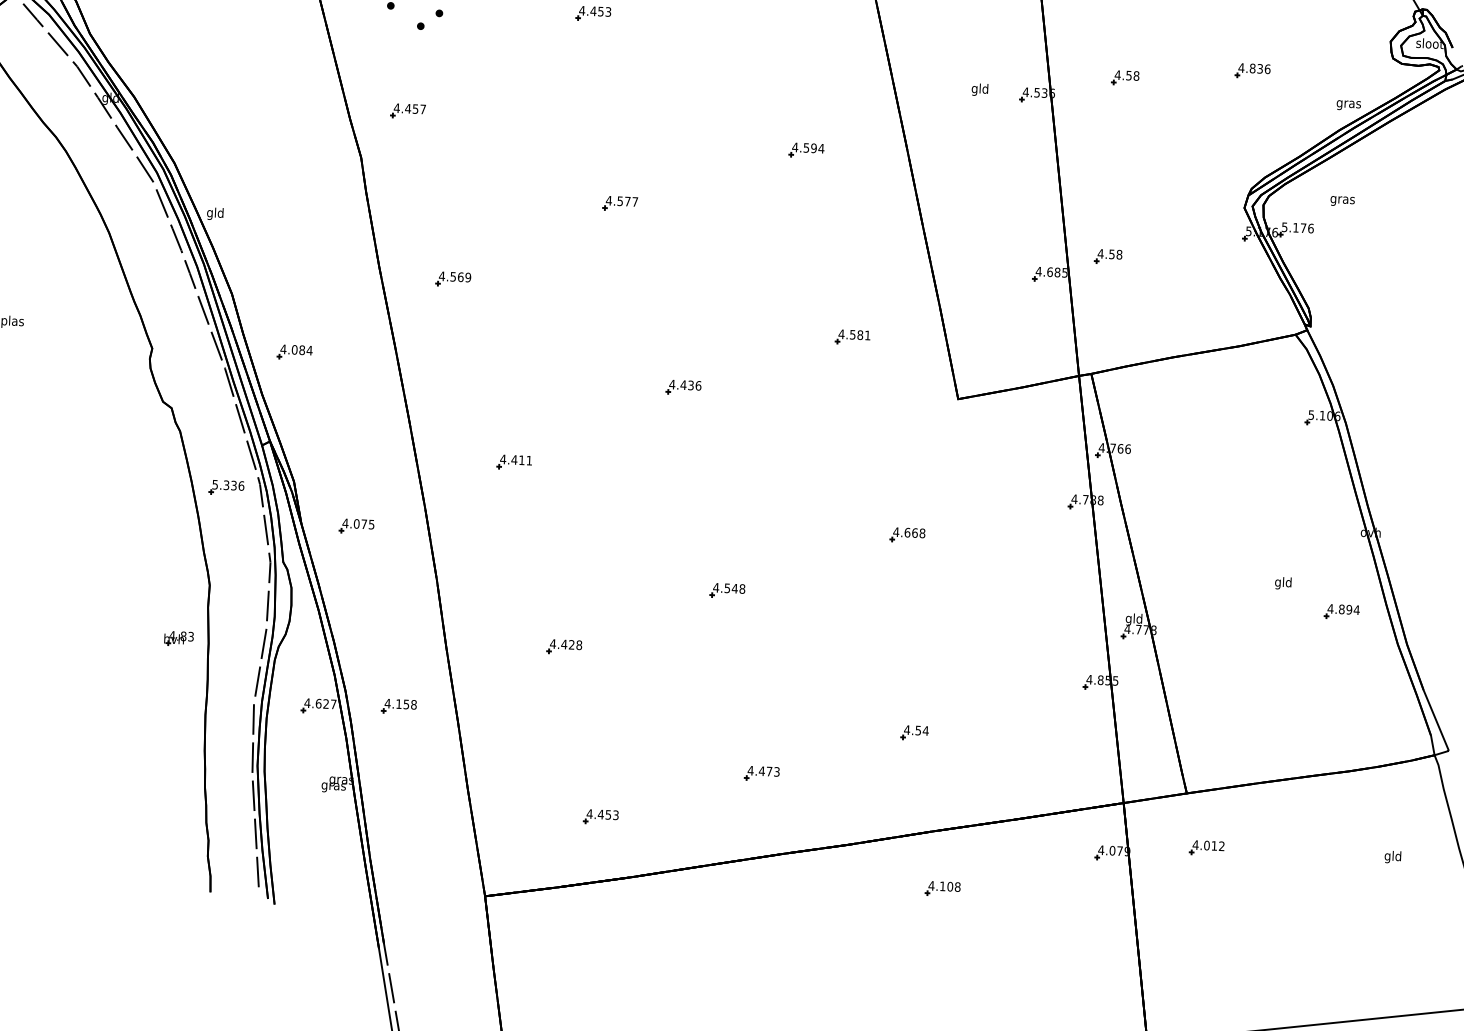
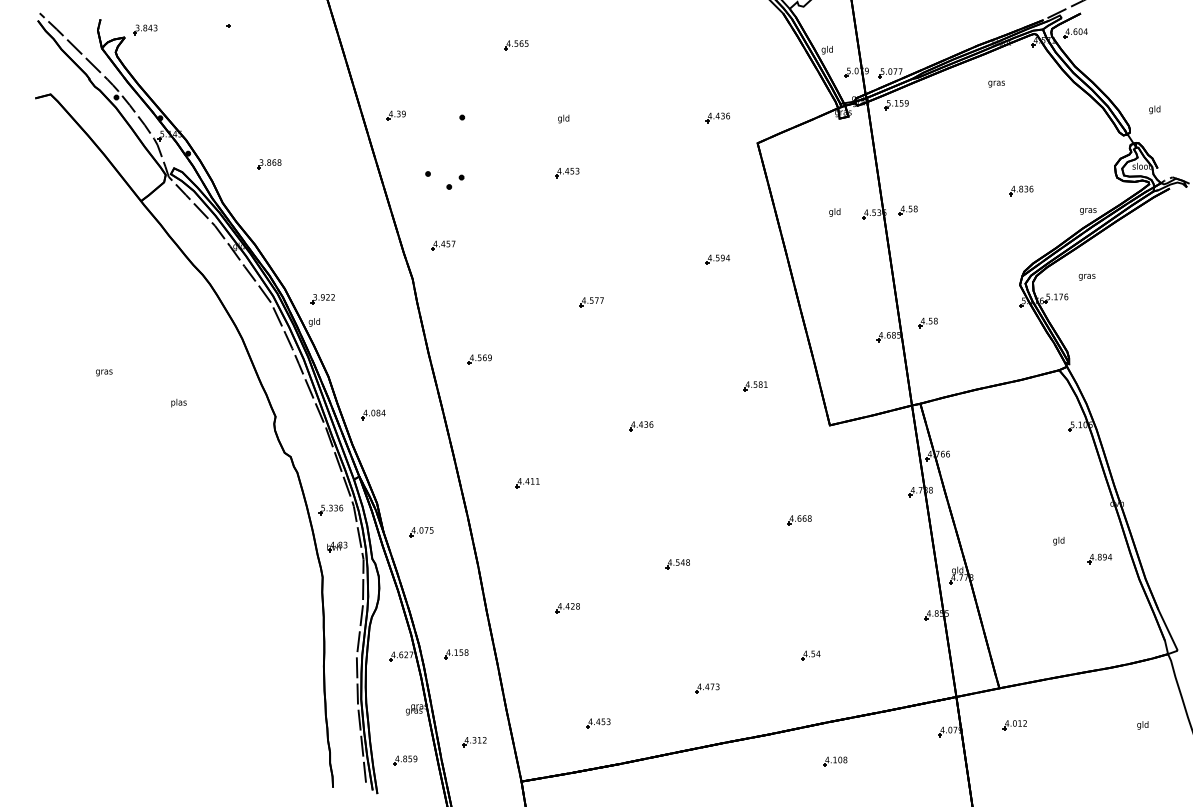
part: (1124, 77) -> (907, 210), moved
part: (228, 181) -> (322, 299), added
part: (179, 638) -> (337, 546), moved
part: (419, 836) -> (474, 742), added
part: (317, 857) -> (405, 760), added

